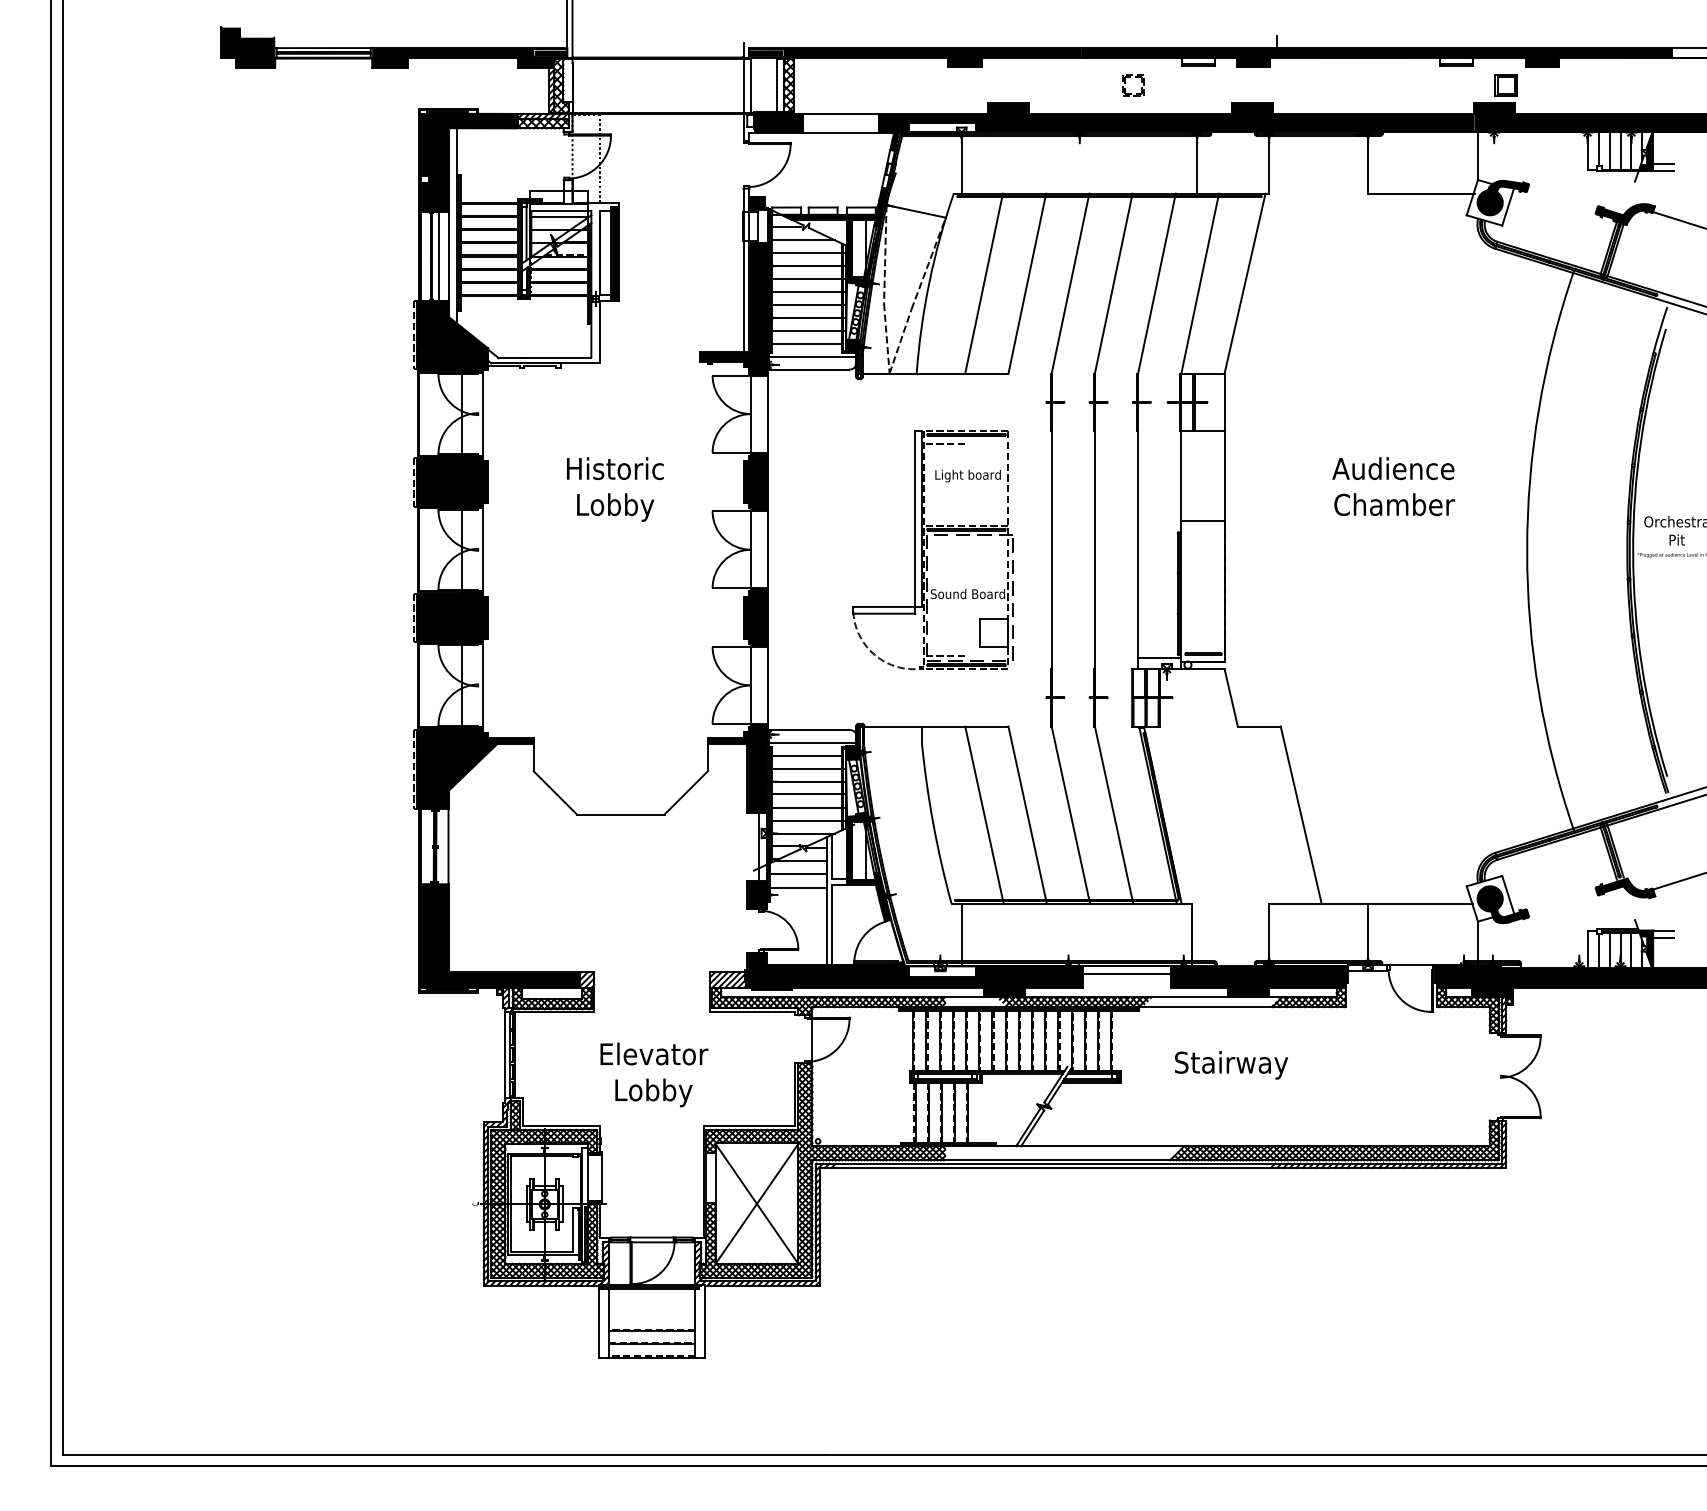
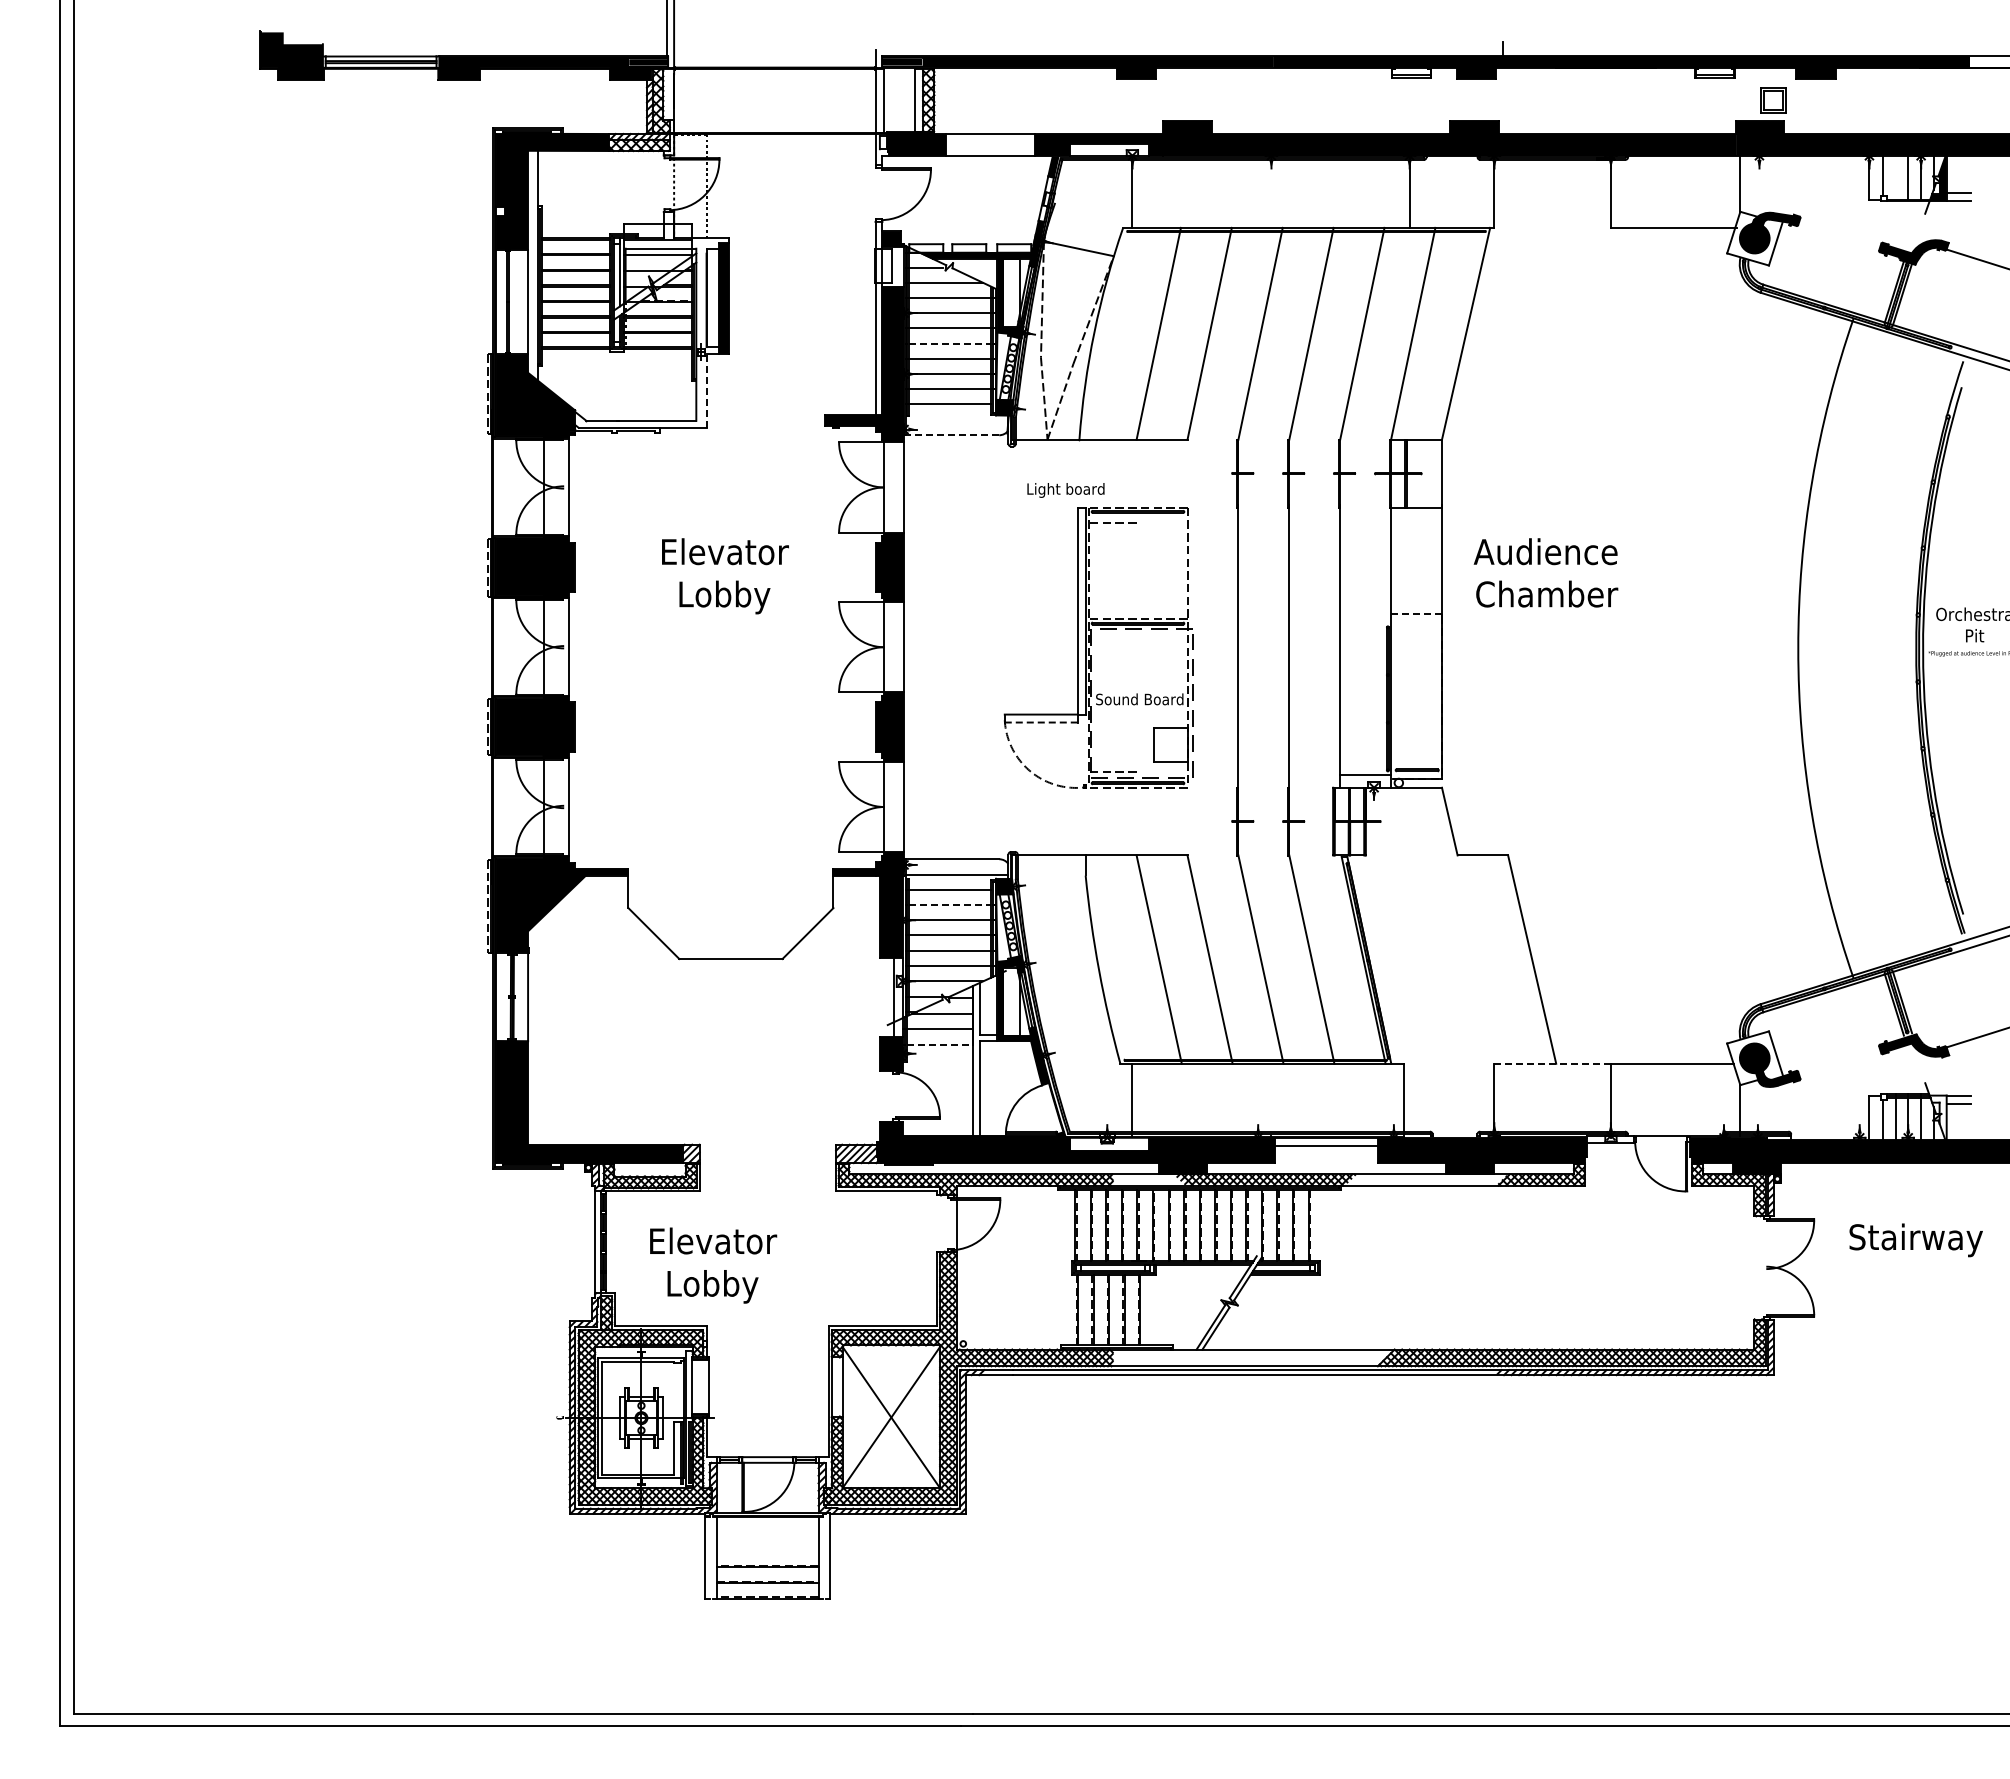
part: (1135, 77) -> (1336, 91), removed
line: (1609, 150) -> (1895, 177), removed
line: (439, 256) -> (517, 301), removed
line: (807, 291) -> (950, 343), solid -> dashed
line: (600, 331) -> (706, 390), solid -> dashed
line: (812, 356) -> (956, 419), removed
line: (808, 369) -> (951, 435), solid -> dashed
text: (616, 468) -> (725, 551), Historic Lobby -> Elevator Lobby
text: (967, 476) -> (1065, 490), moved
text: (1393, 486) -> (1545, 572), moved
line: (1203, 521) -> (1417, 613), solid -> dashed
line: (884, 613) -> (1041, 722), solid -> dashed
line: (807, 769) -> (950, 905), solid -> dashed
line: (798, 887) -> (940, 1044), solid -> dashed
line: (1319, 903) -> (1553, 1063), solid -> dashed
fill: (1645, 949) -> (1937, 1117), removed
text: (1230, 1065) -> (1915, 1240), moved
text: (654, 1074) -> (713, 1265), moved

